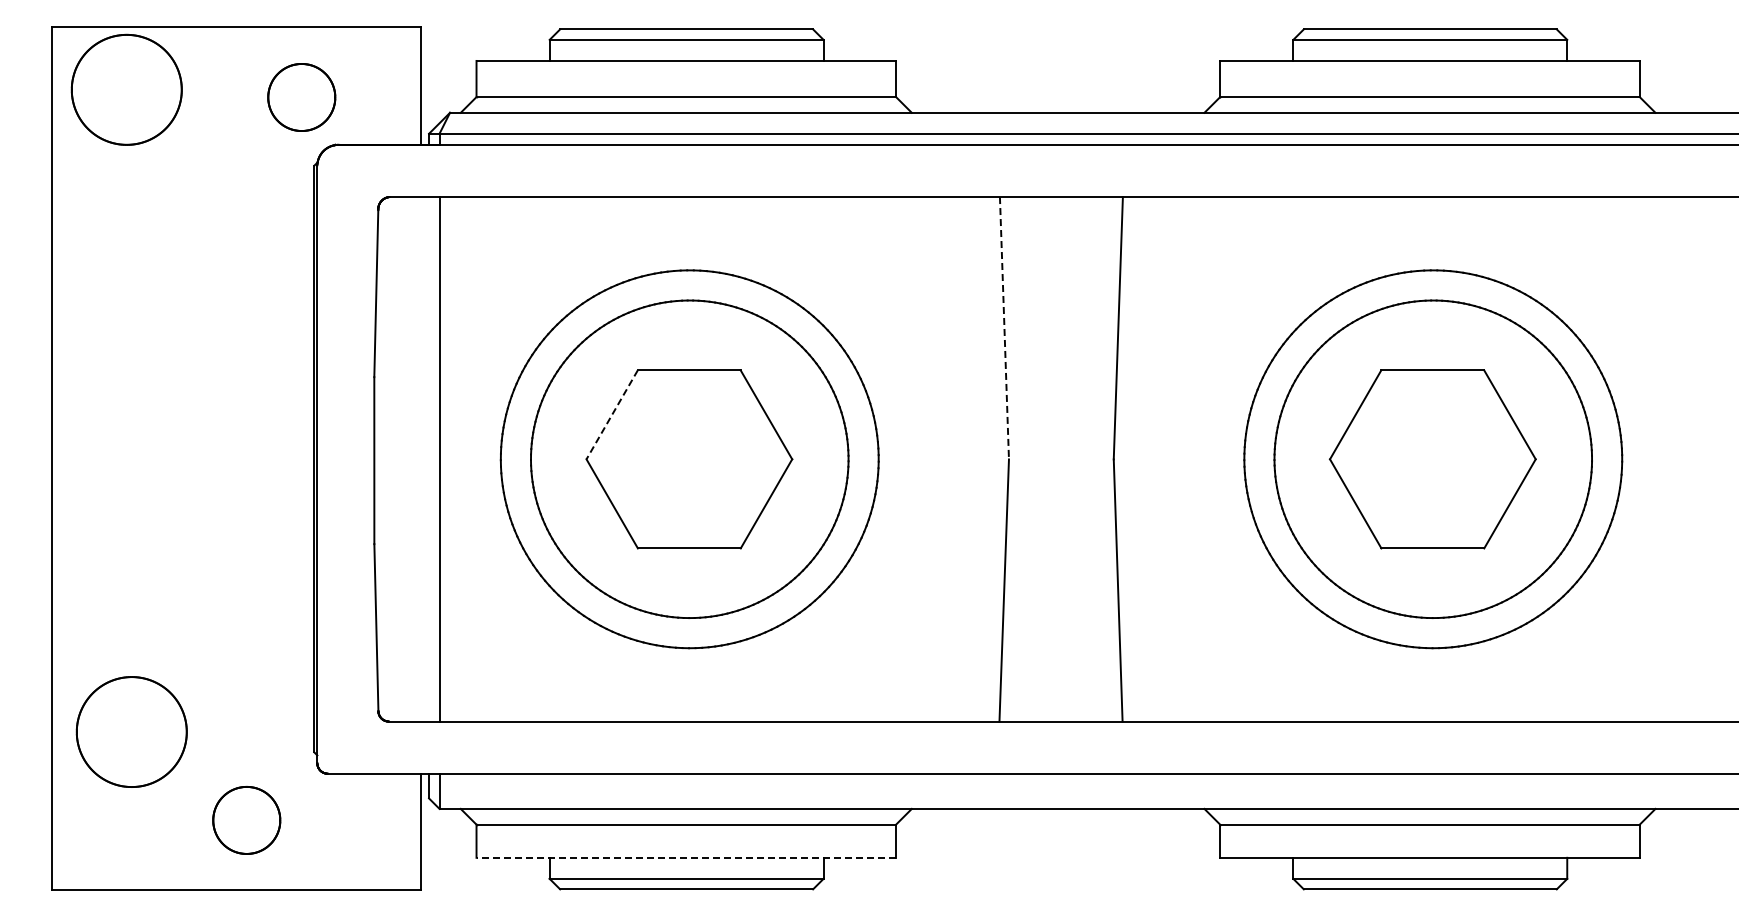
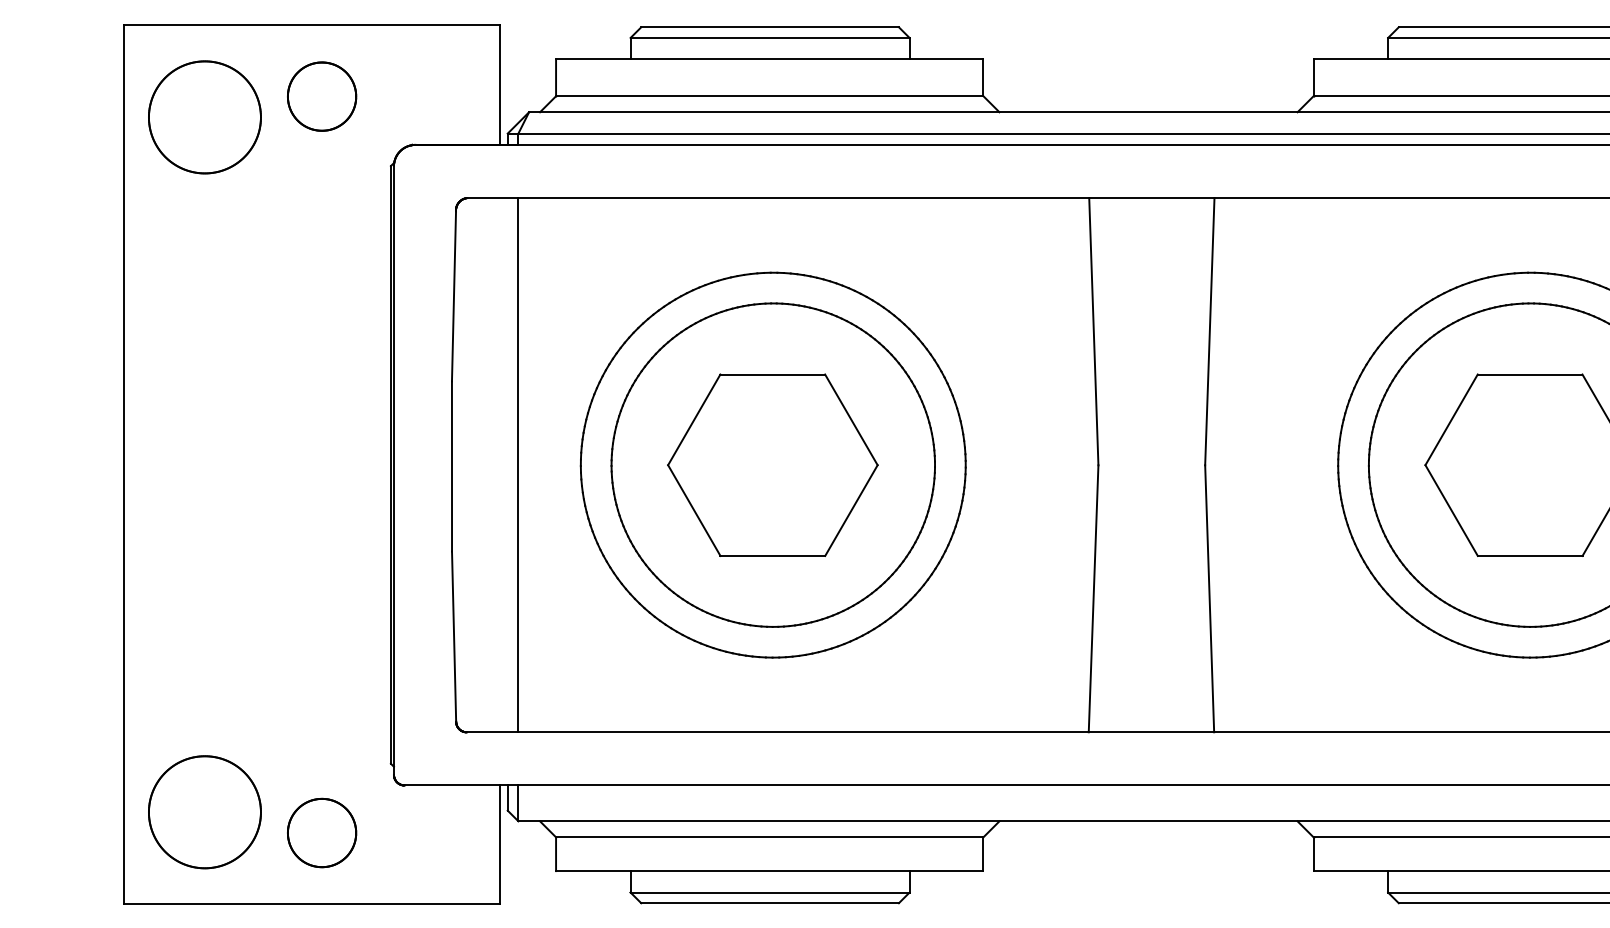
part: (126, 89) -> (204, 117), moved
part: (301, 97) -> (321, 96), moved
line: (1004, 328) -> (1093, 331), dashed -> solid
line: (611, 415) -> (693, 420), dashed -> solid
part: (131, 731) -> (204, 811), moved
line: (686, 857) -> (769, 870), dashed -> solid

